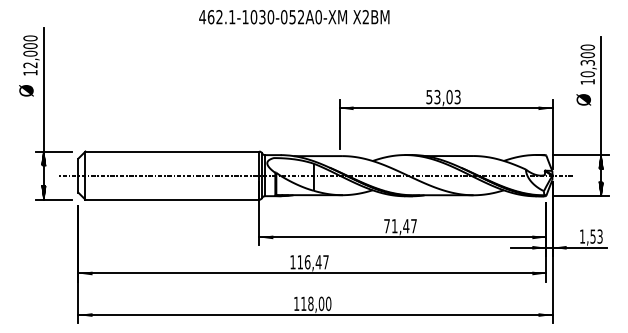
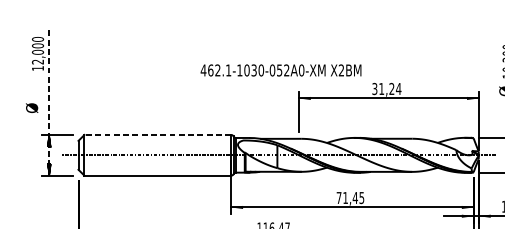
text: (294, 17) -> (281, 70), moved
text: (26, 90) -> (32, 107), moved
text: (443, 96) -> (386, 88), 53,03 -> 31,24
line: (43, 113) -> (48, 102), solid -> dashed
line: (172, 151) -> (157, 134), solid -> dashed
text: (413, 226) -> (361, 198), 71,47 -> 71,45

